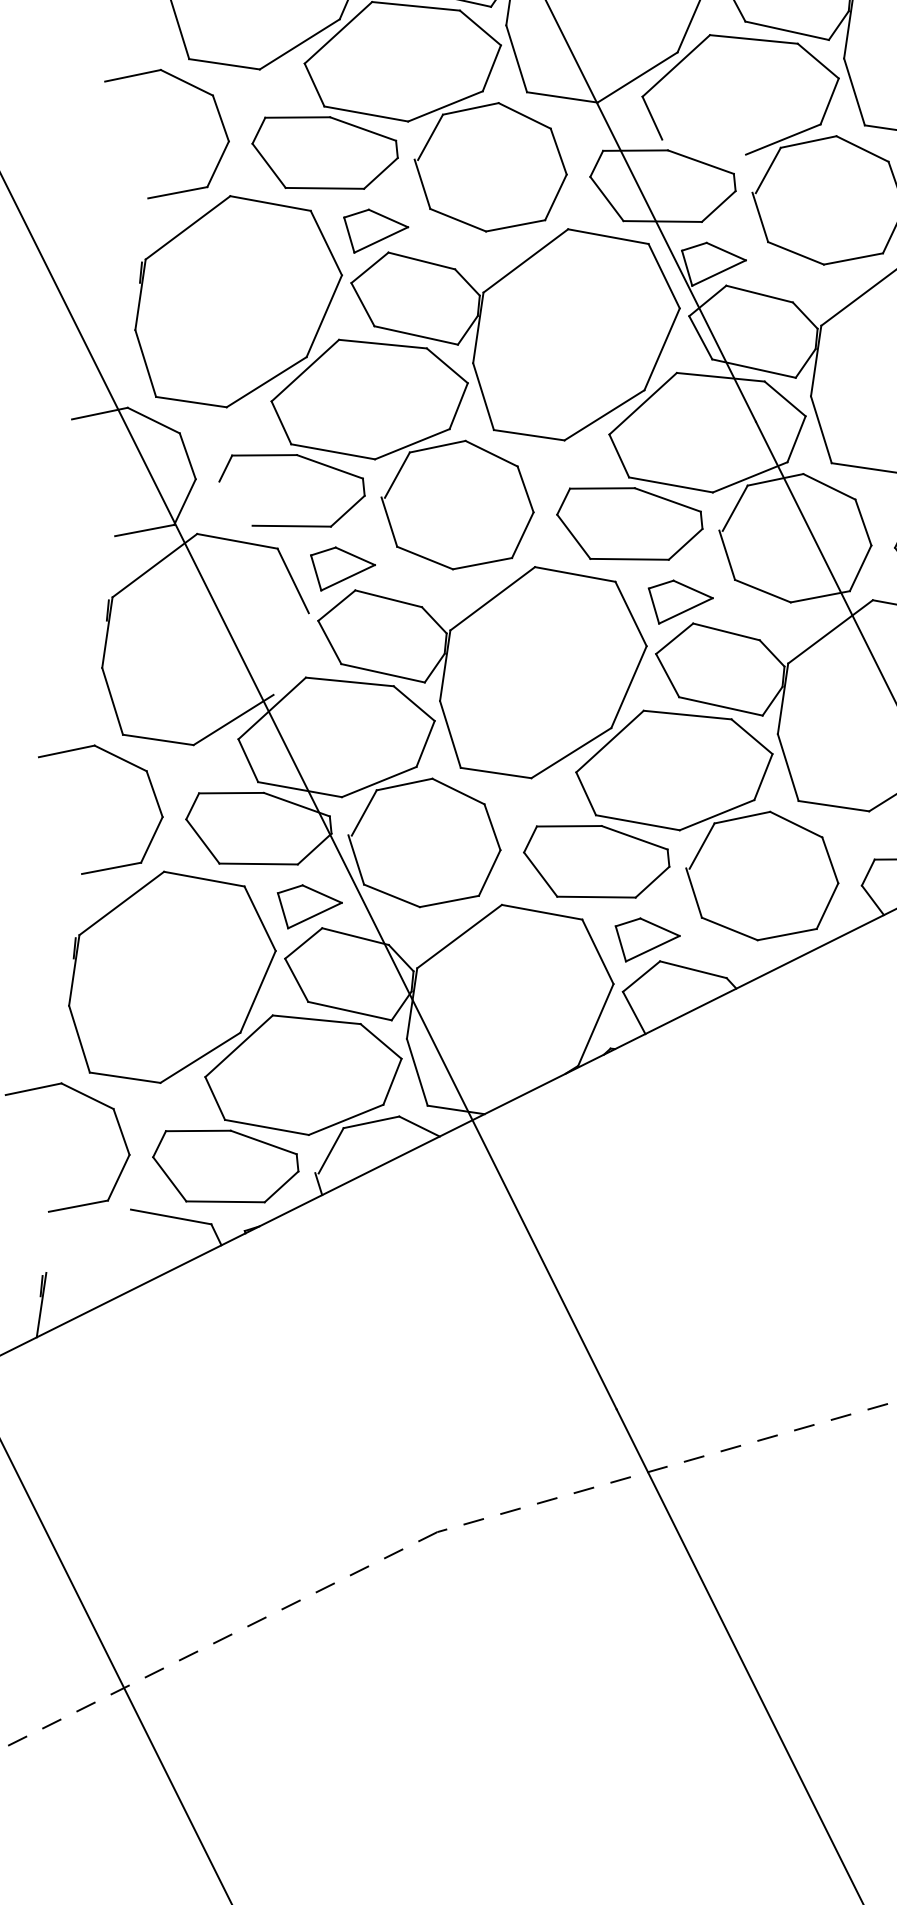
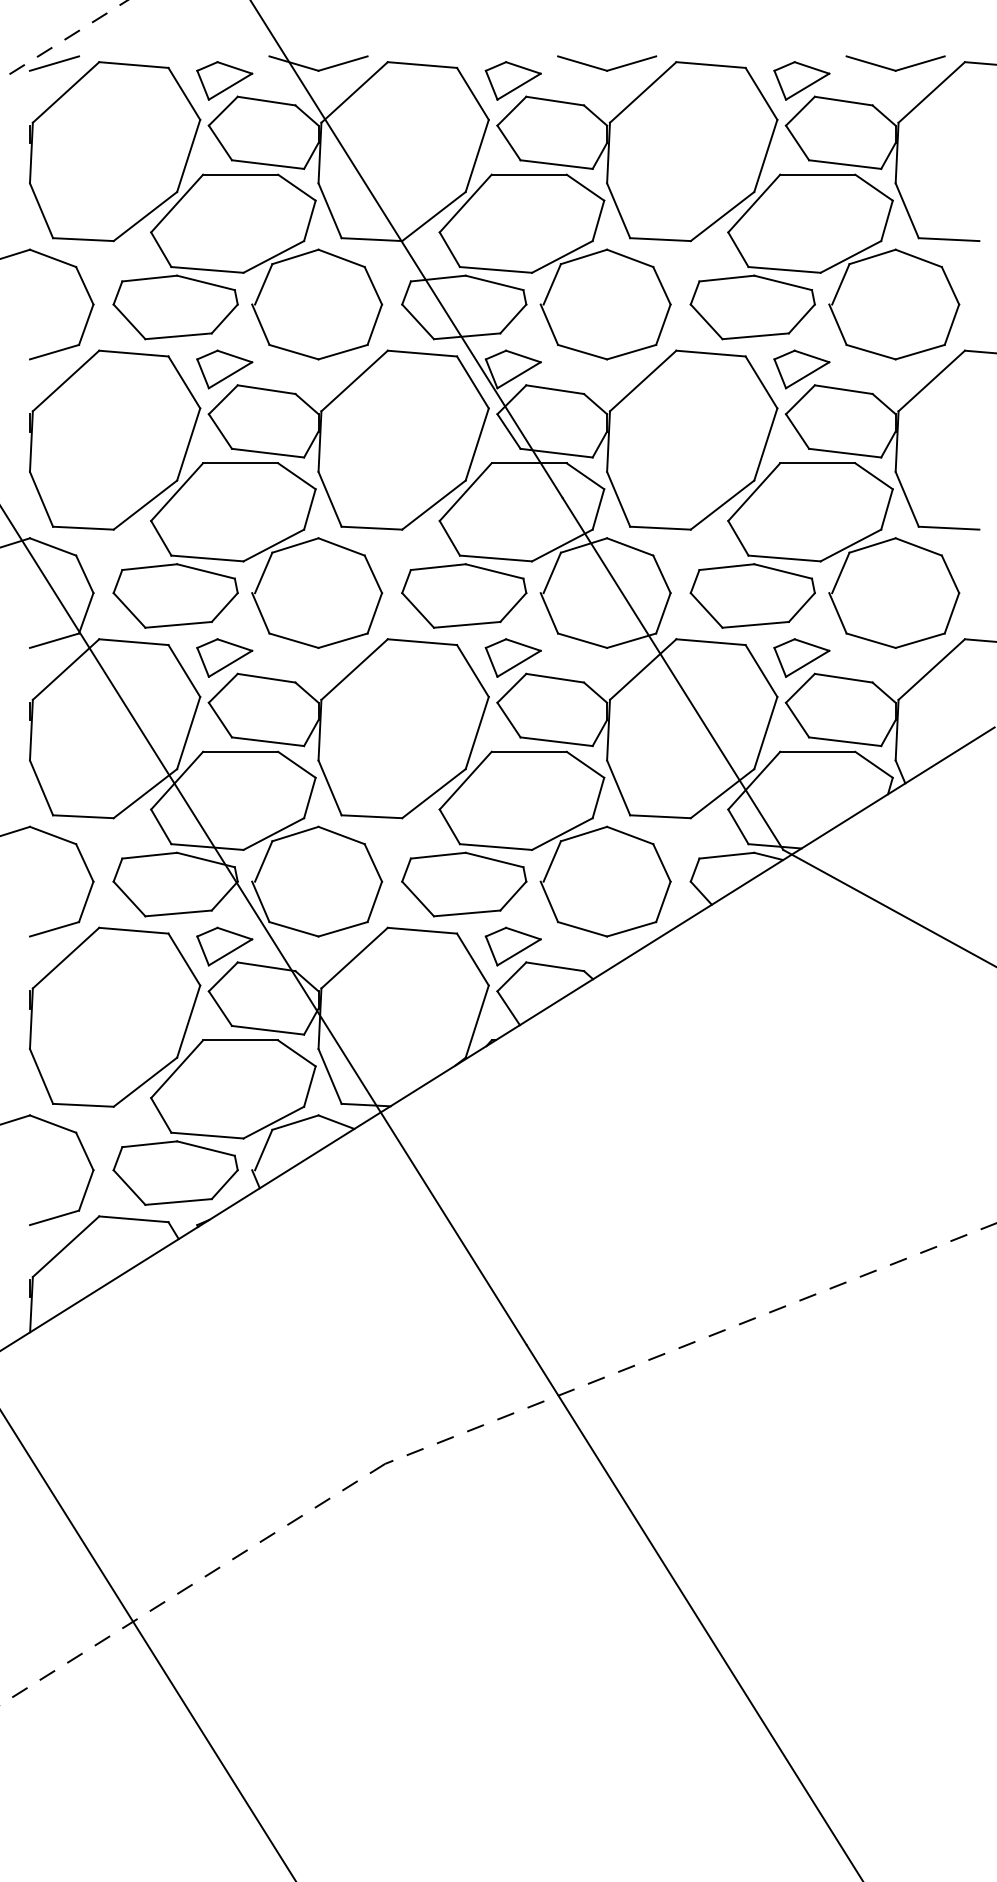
line: (703, 146) -> (495, 269), added
line: (235, 503) -> (129, 610), added
line: (290, 654) -> (188, 733), added
line: (88, 1240) -> (65, 1246), added

